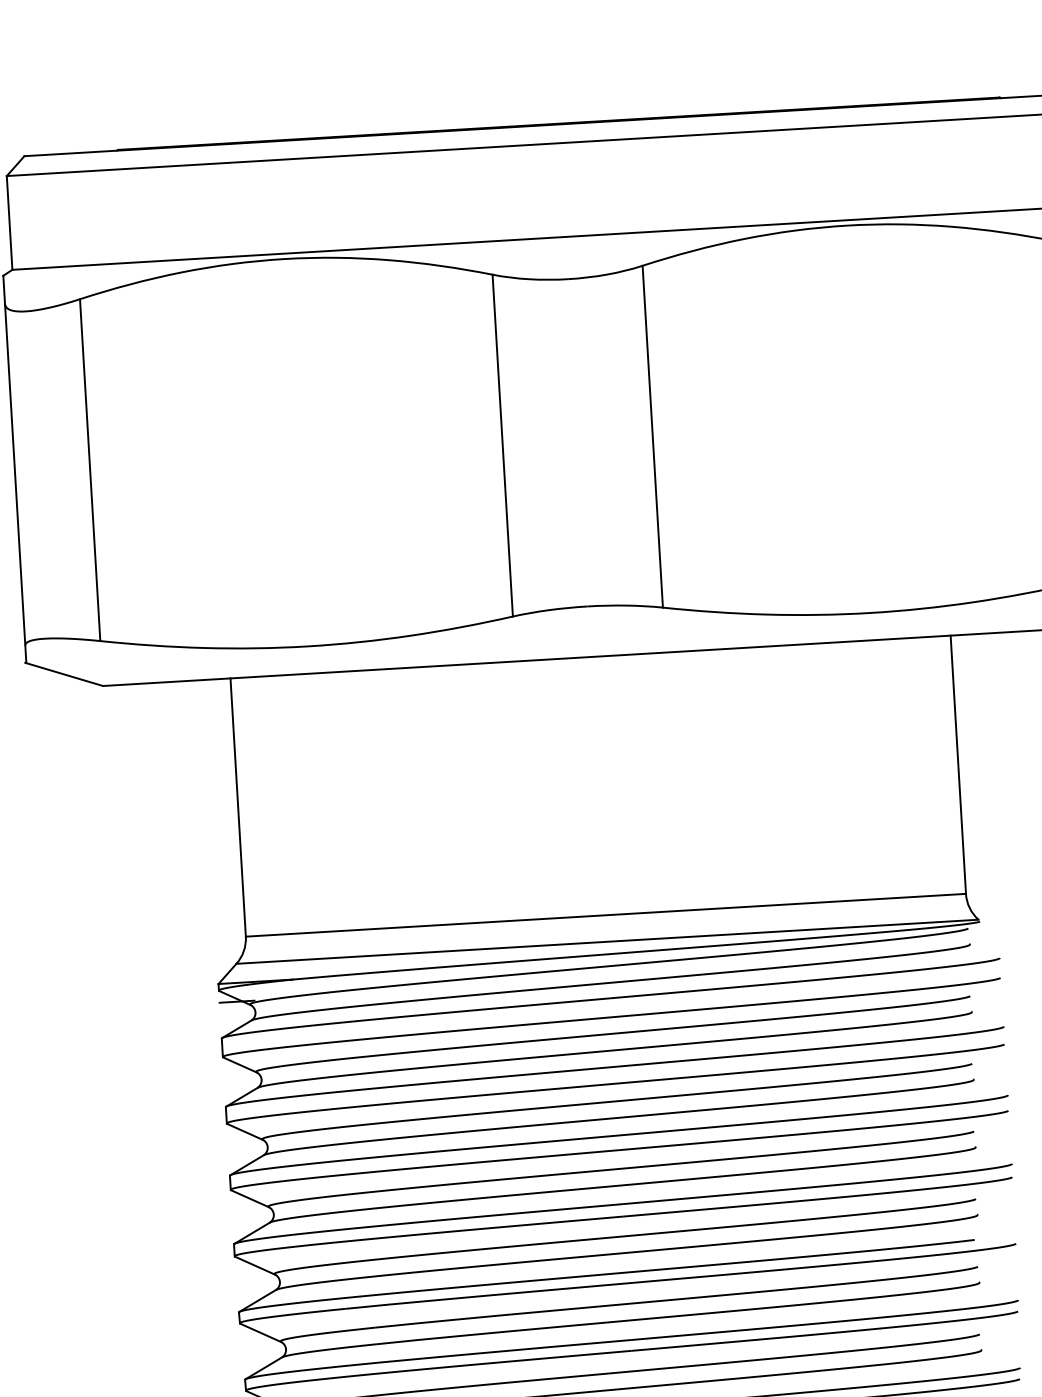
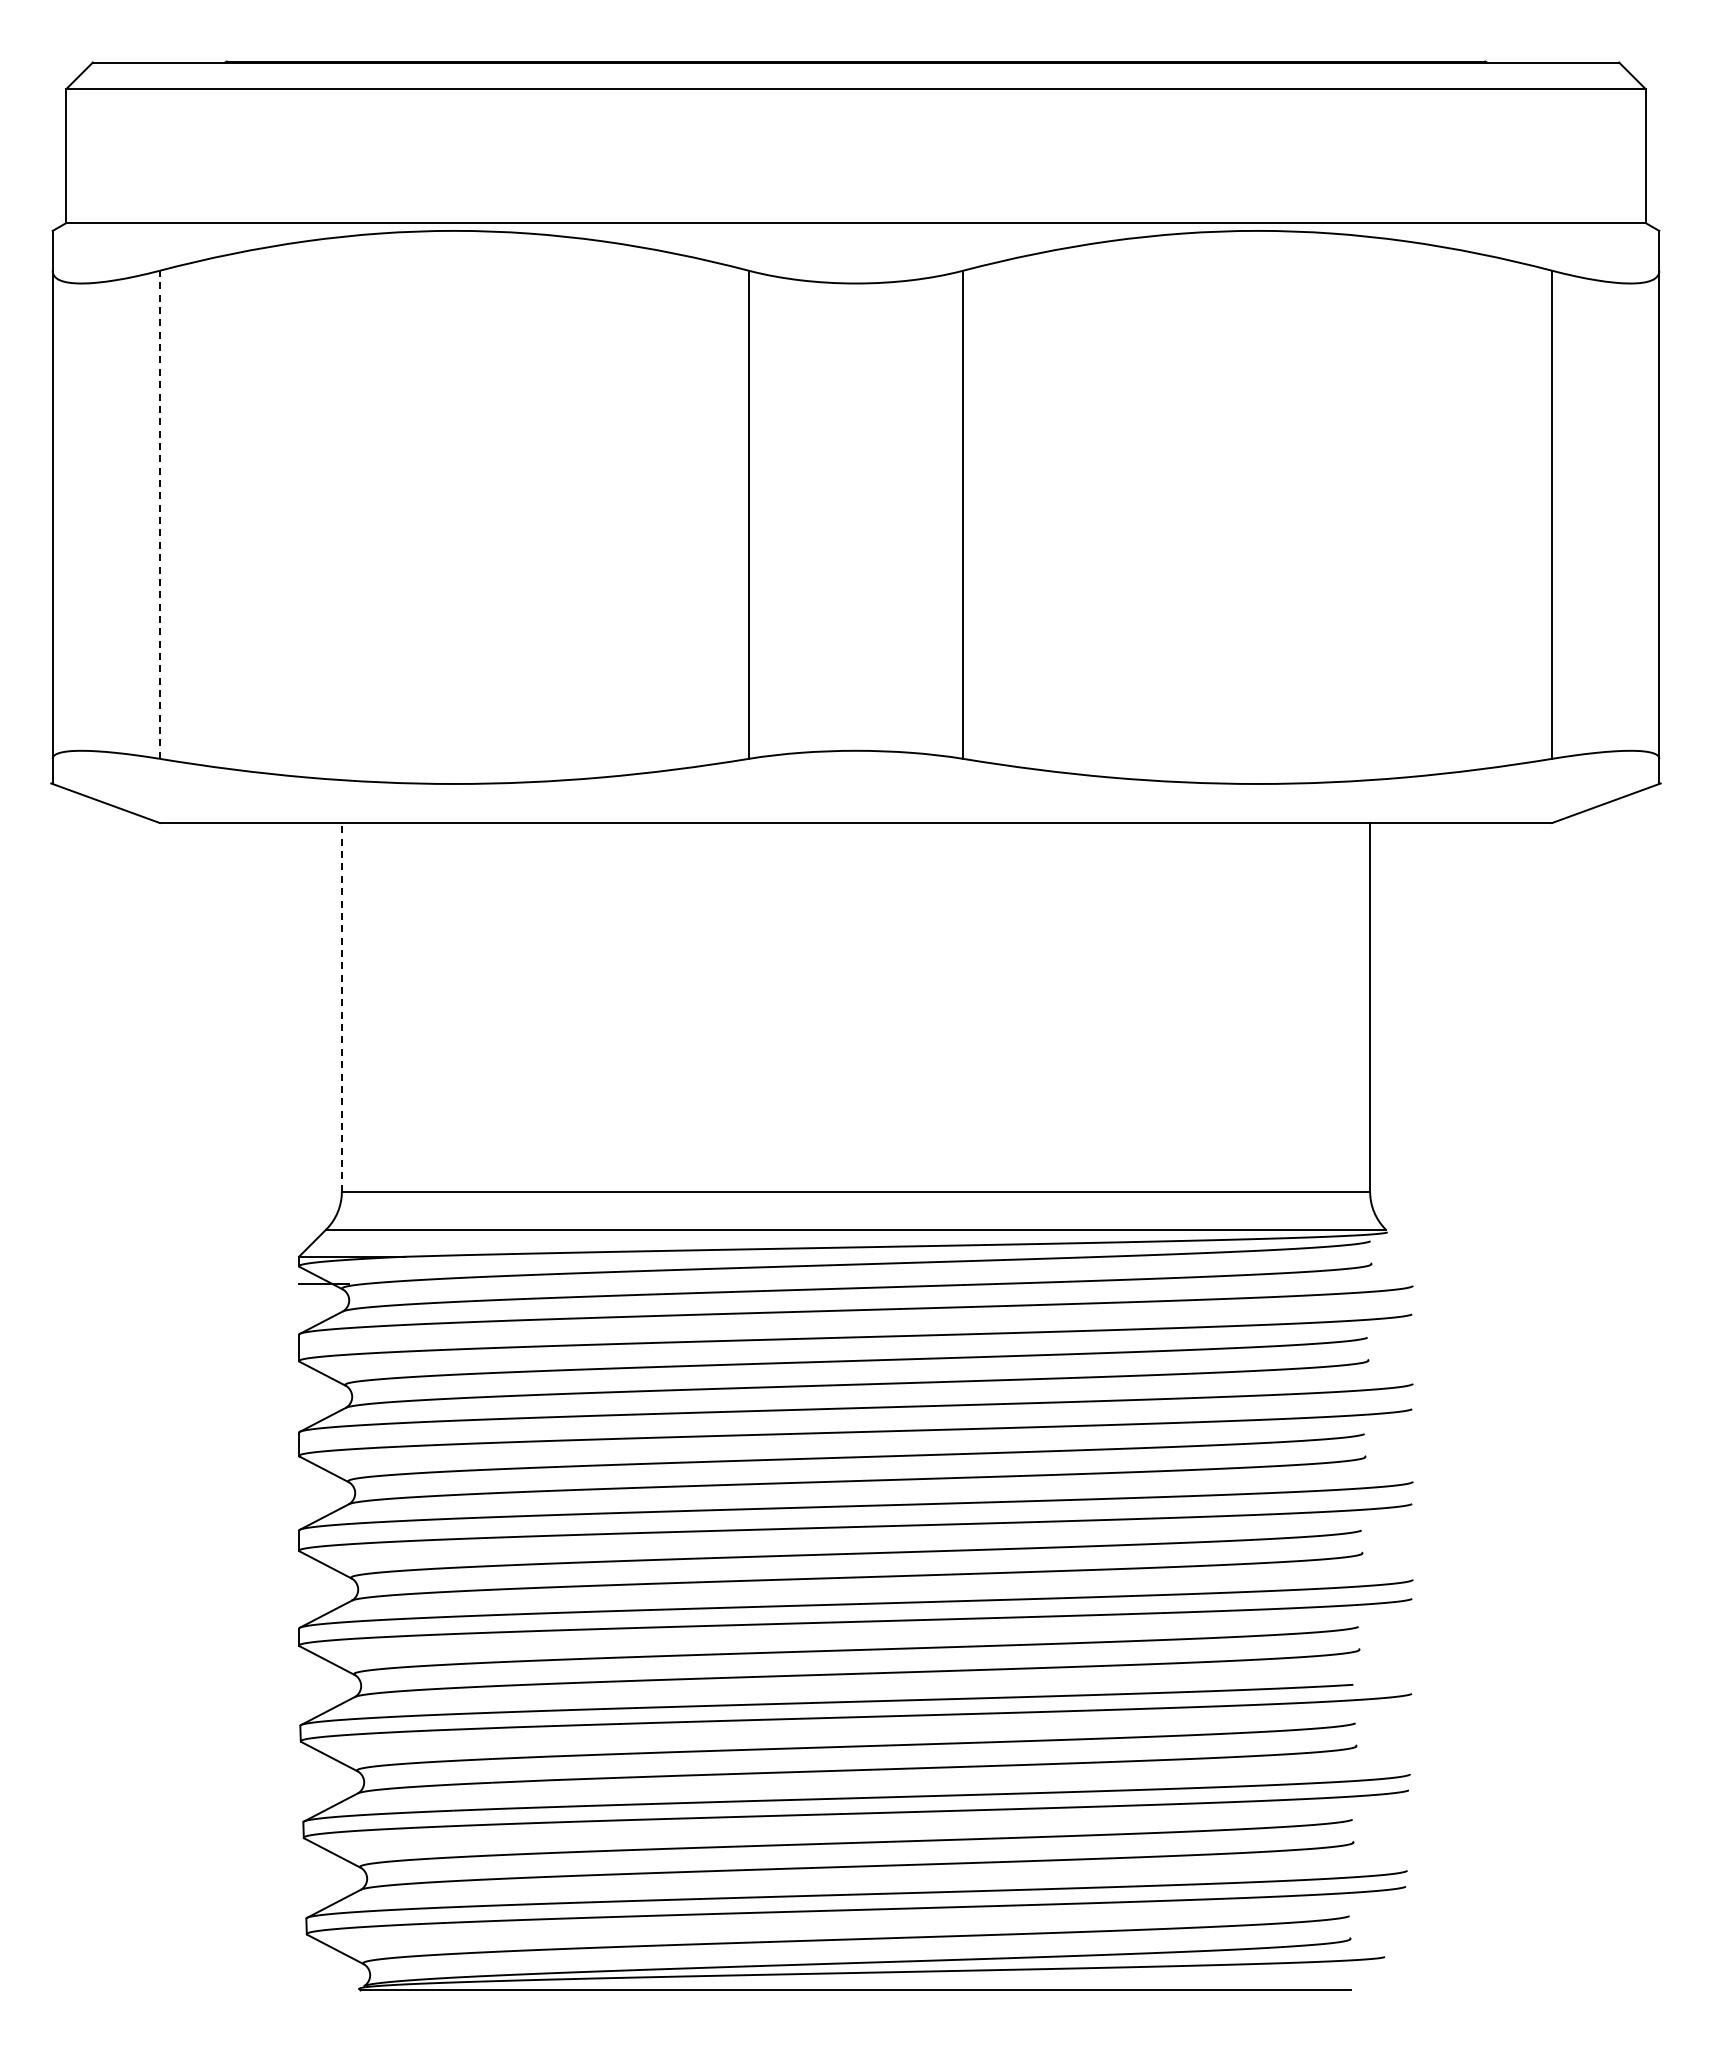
line: (89, 469) -> (159, 514), solid -> dashed
line: (237, 806) -> (341, 1006), solid -> dashed

